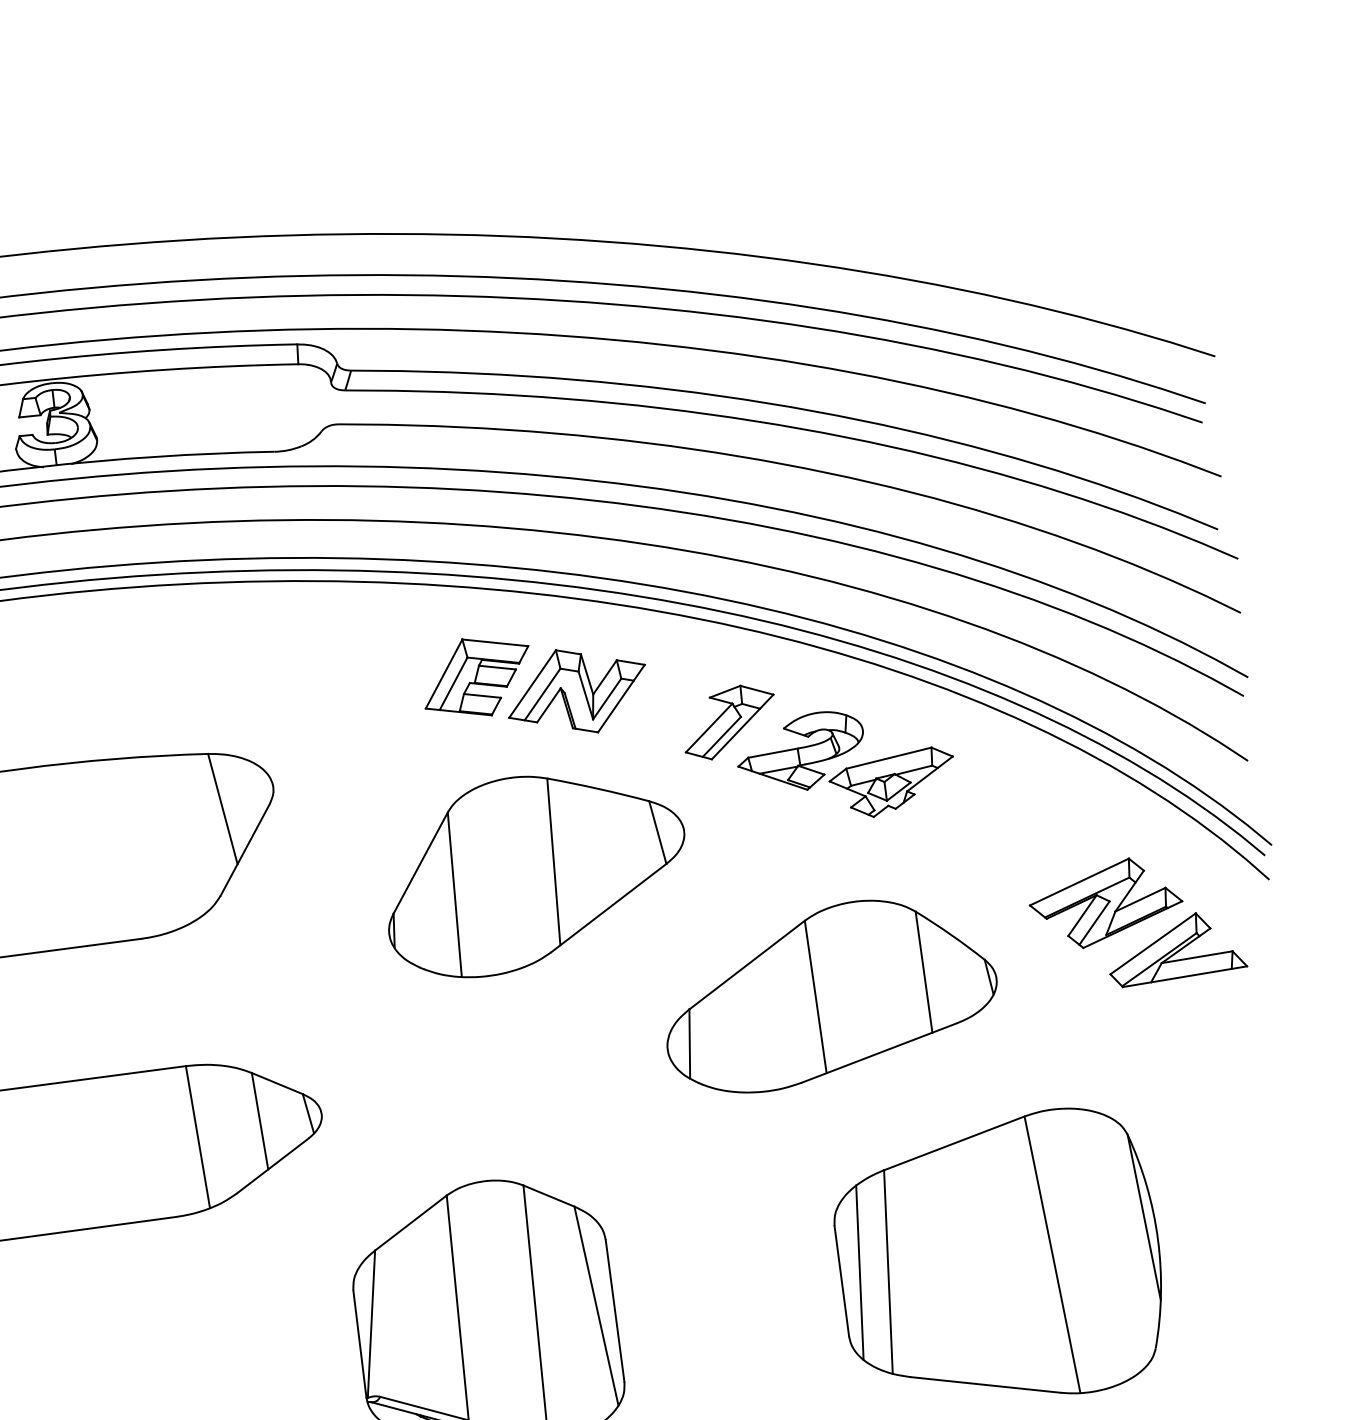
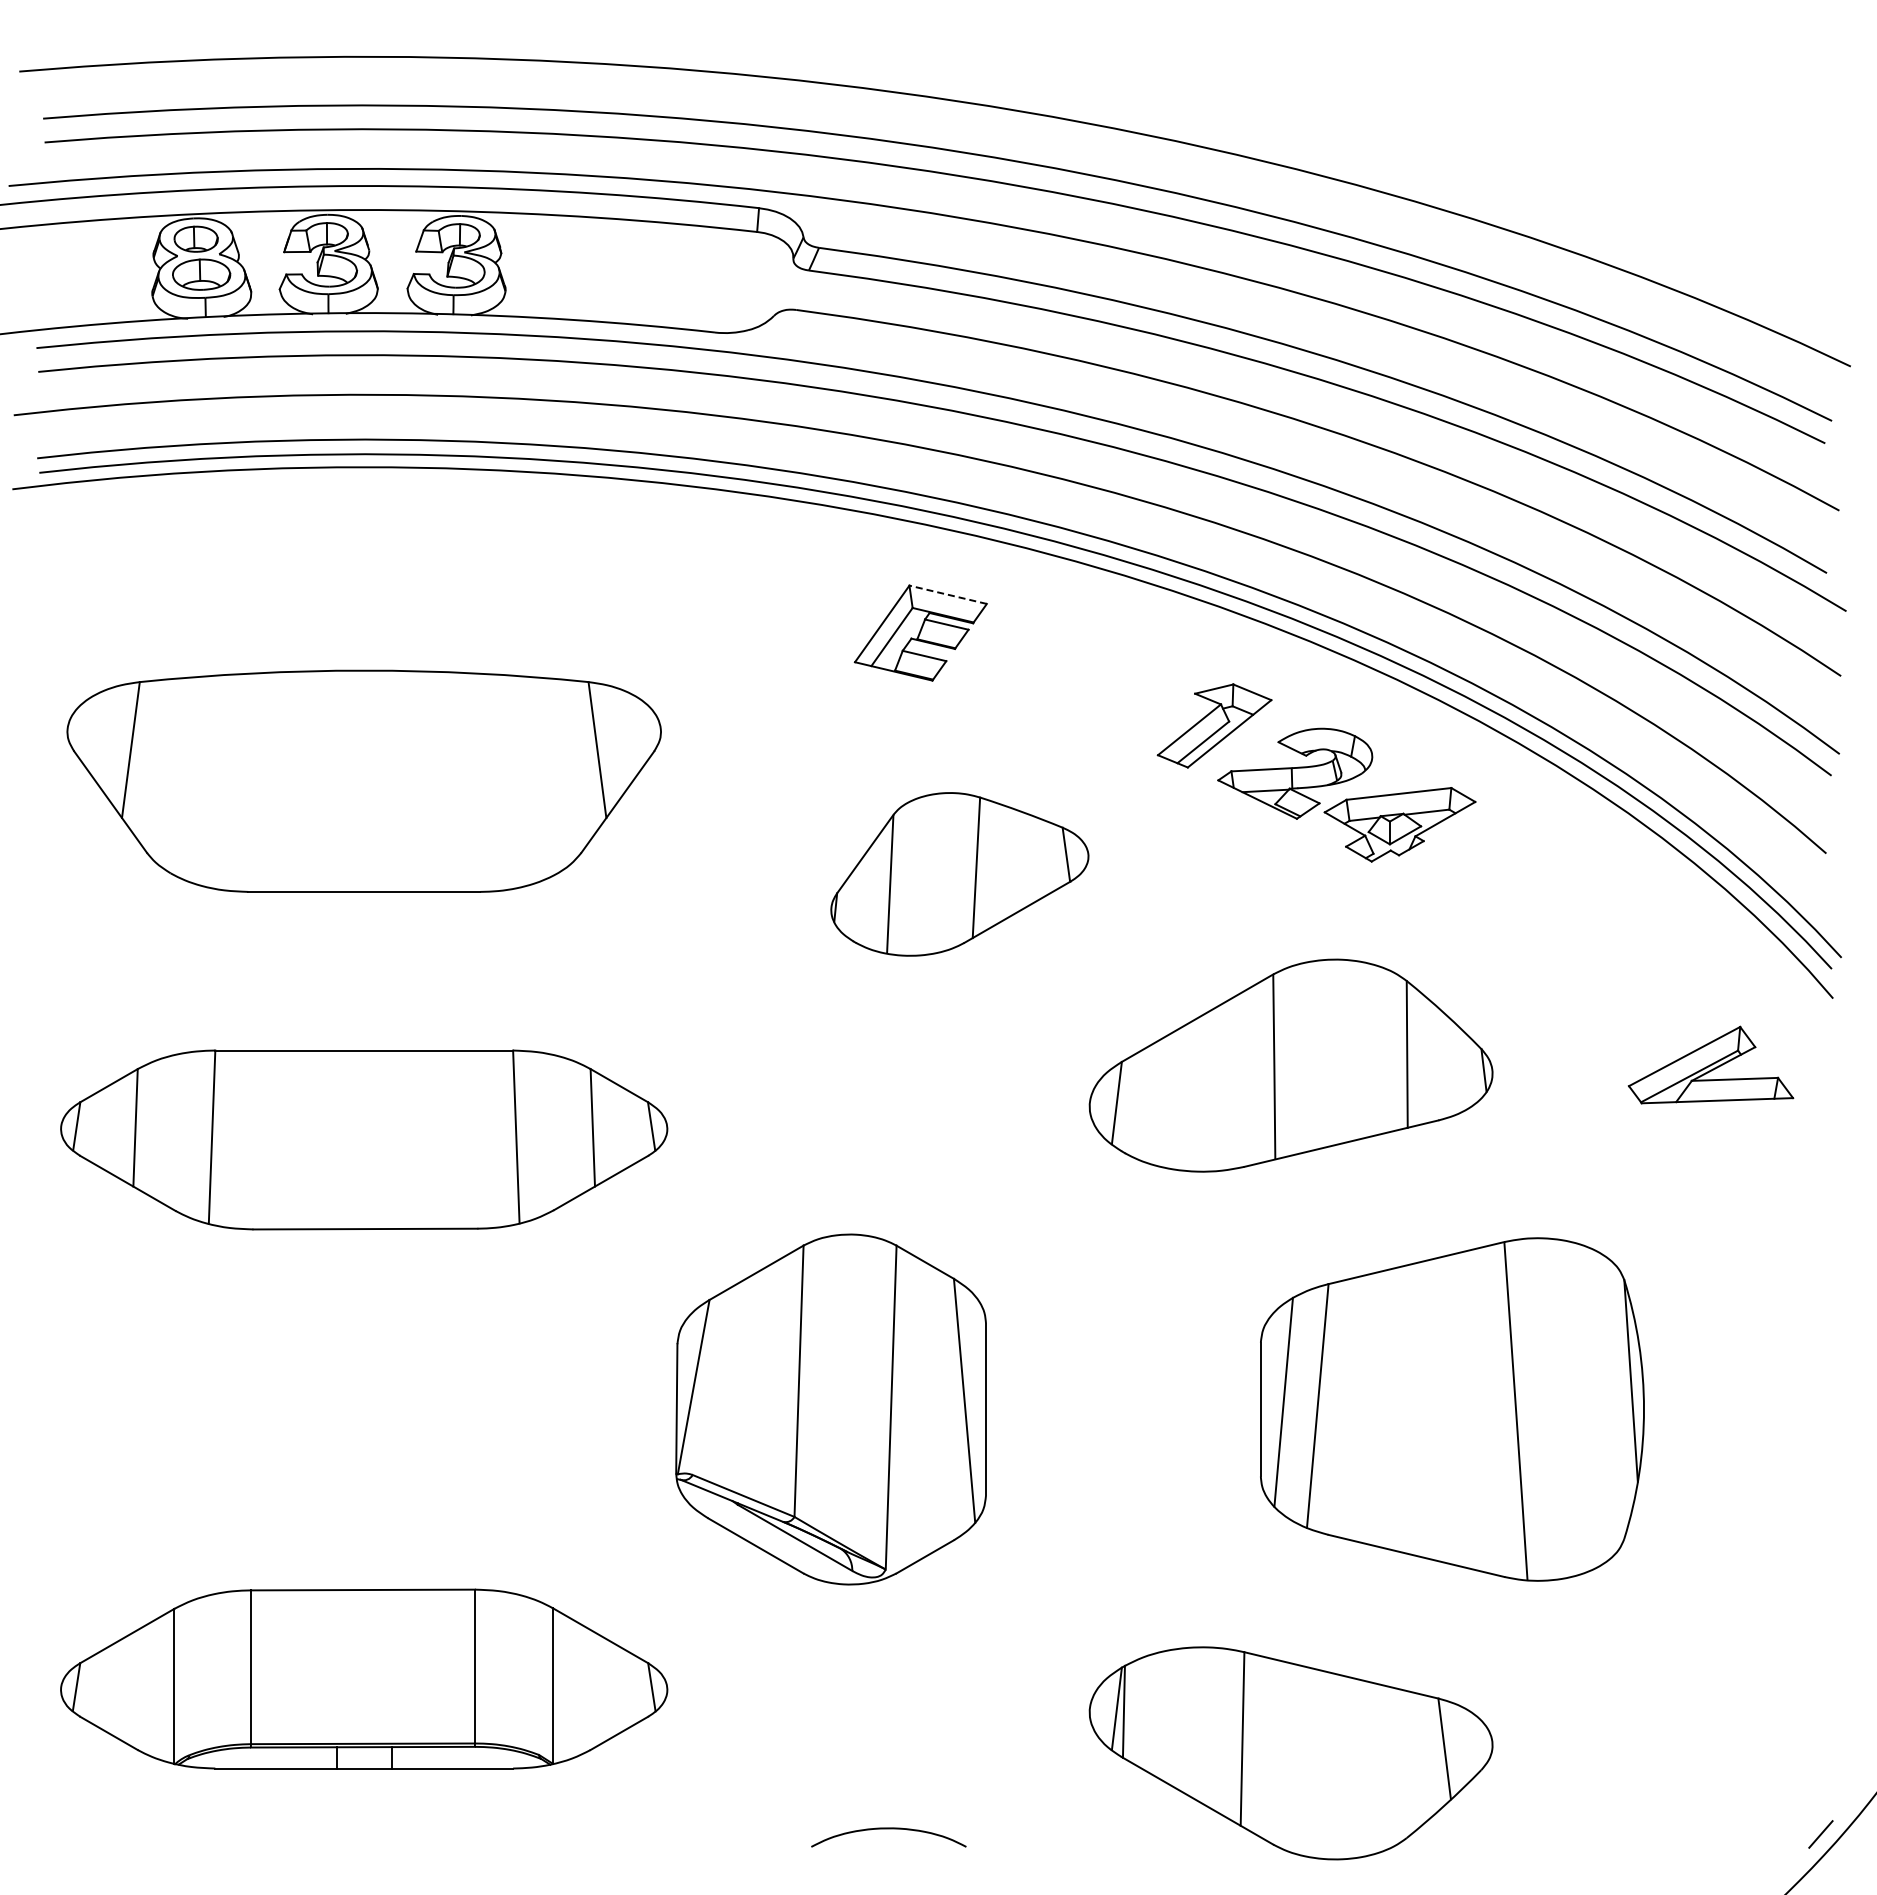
line: (495, 642) -> (948, 594), solid -> dashed
part: (576, 691) -> (1037, 665), removed
part: (535, 872) -> (959, 874), size x0.7
part: (1105, 903) -> (1634, 1000), removed

